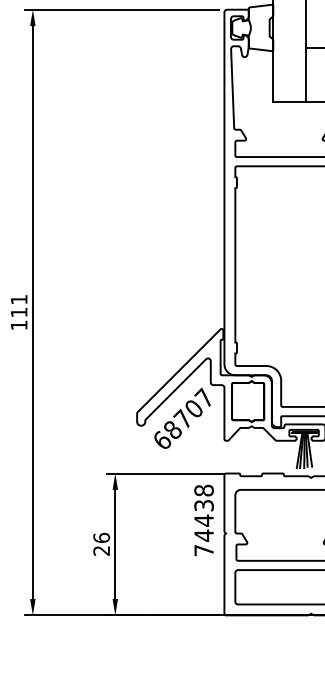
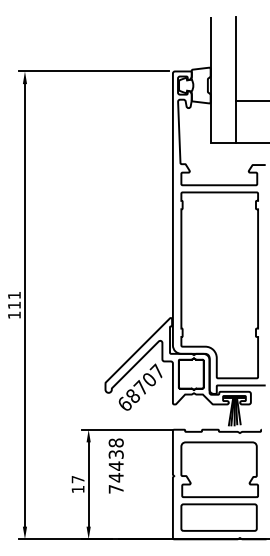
text: (203, 519) -> (115, 465), moved
text: (100, 544) -> (77, 484), 26 -> 17

